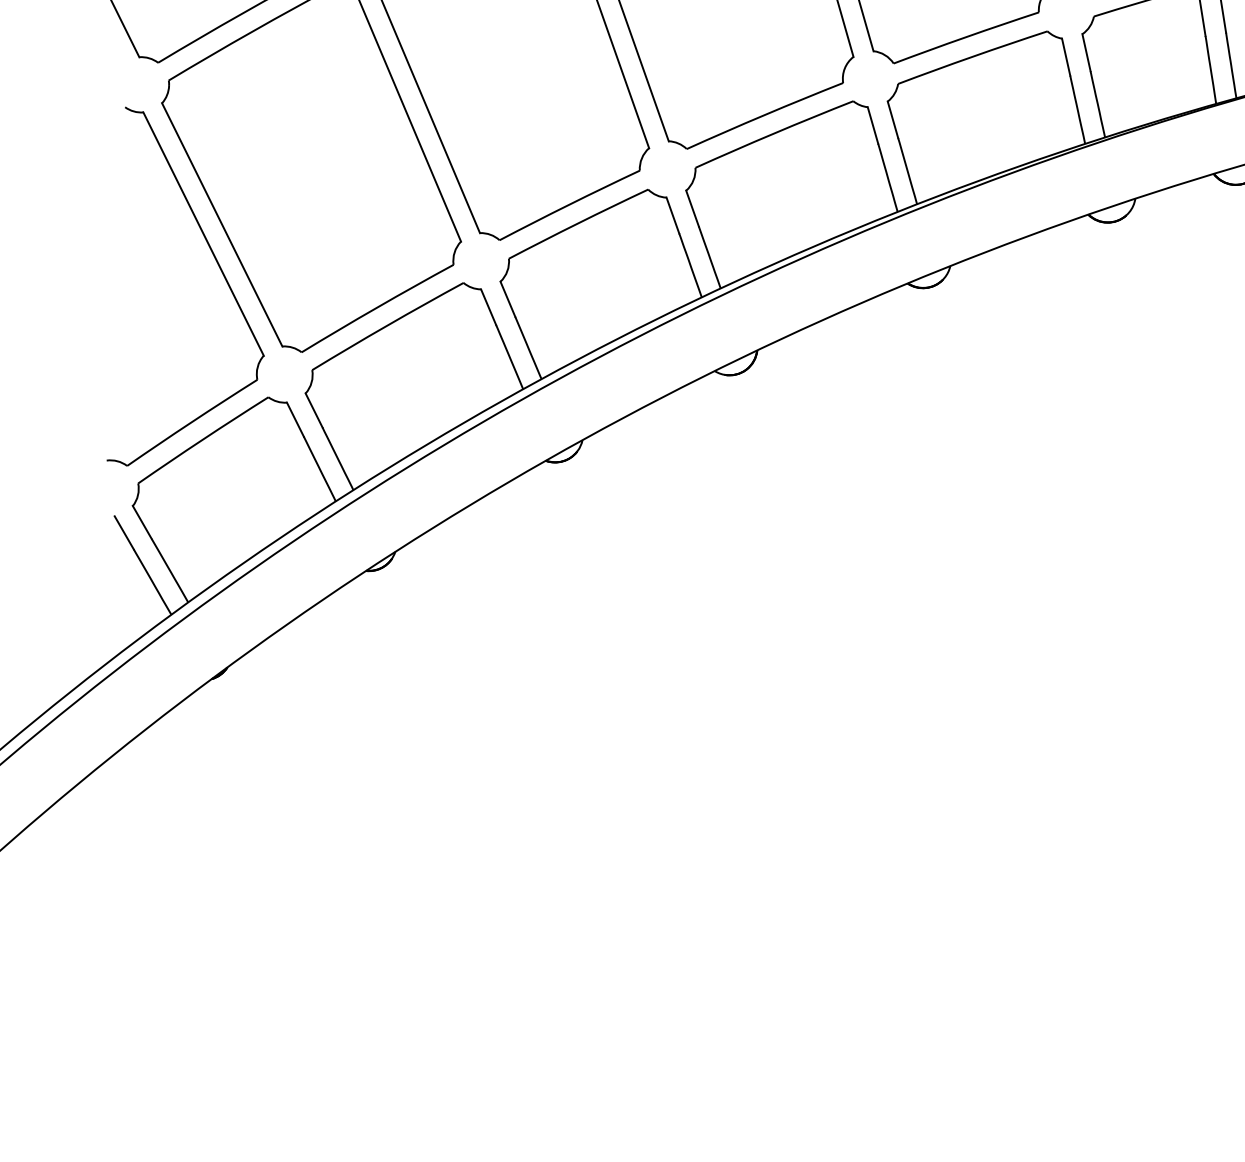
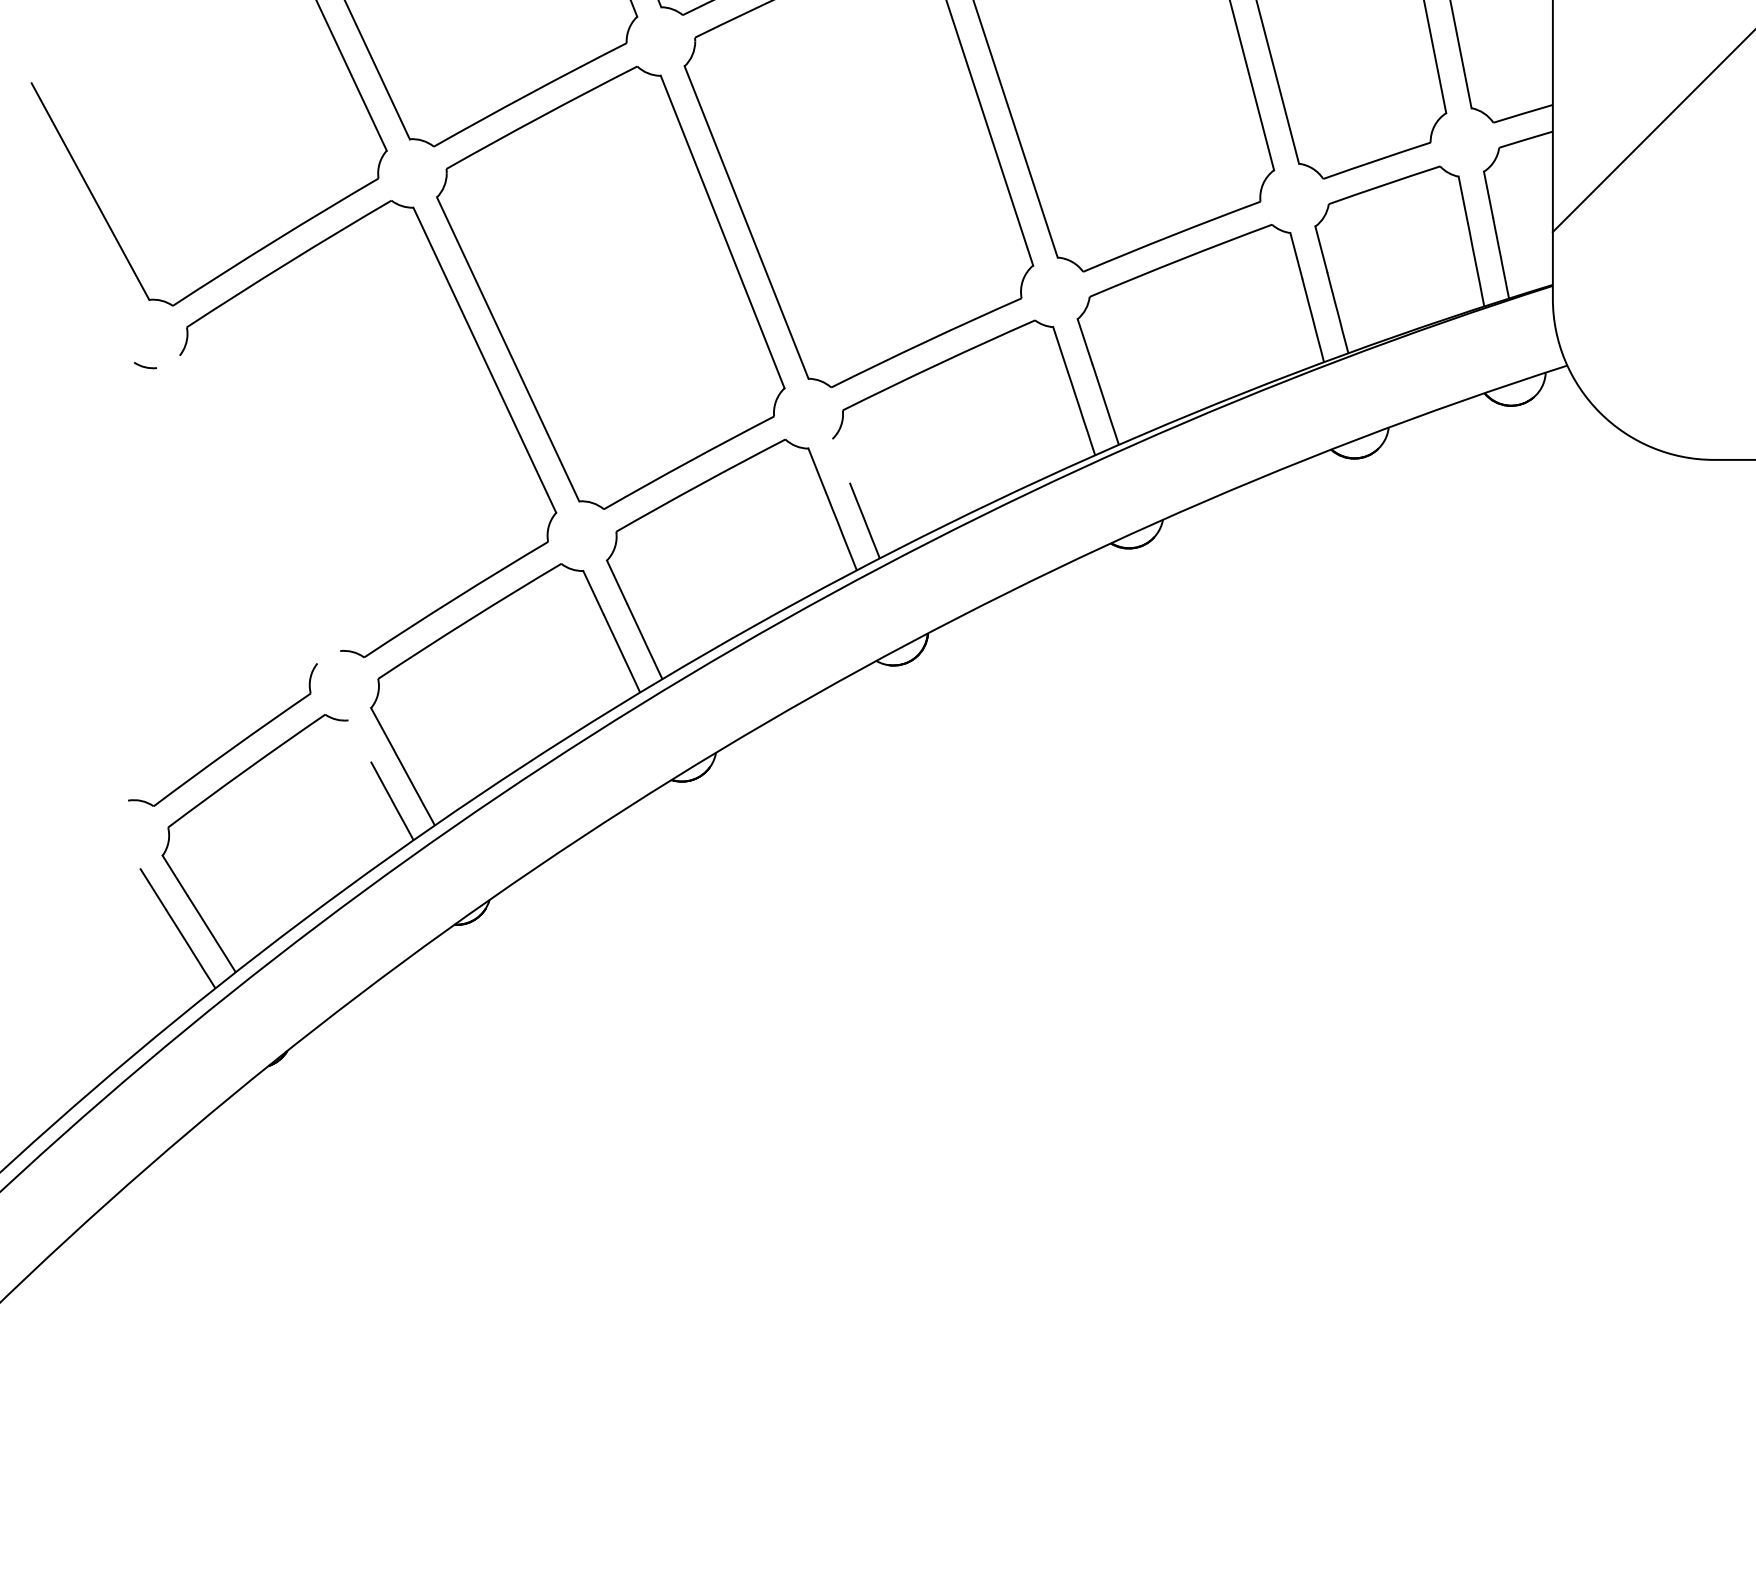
line: (692, 208) -> (840, 460), removed
line: (221, 224) -> (259, 503), removed
line: (203, 233) -> (236, 515), removed
line: (295, 419) -> (359, 740), removed

